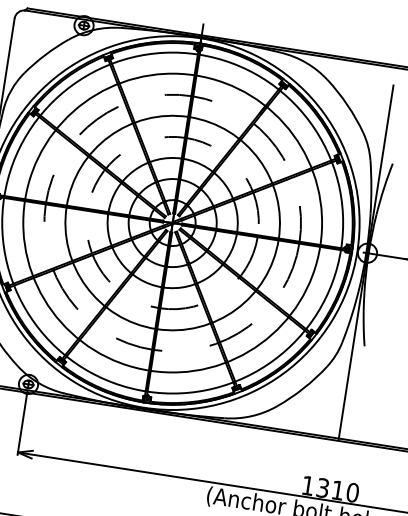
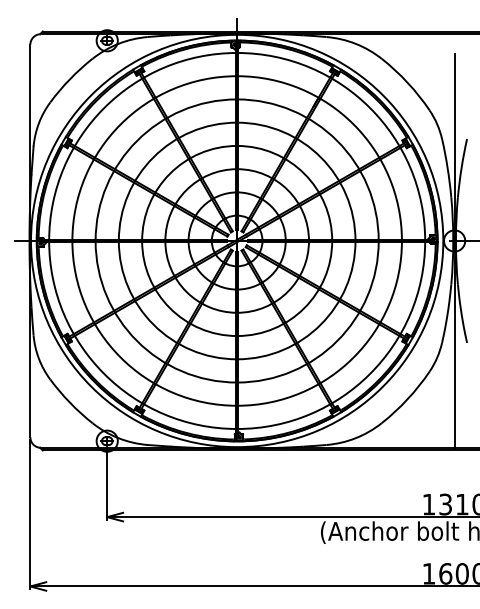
circle: (172, 222) -> (236, 240), dashed -> solid
circle: (173, 222) -> (237, 240), dashed -> solid

